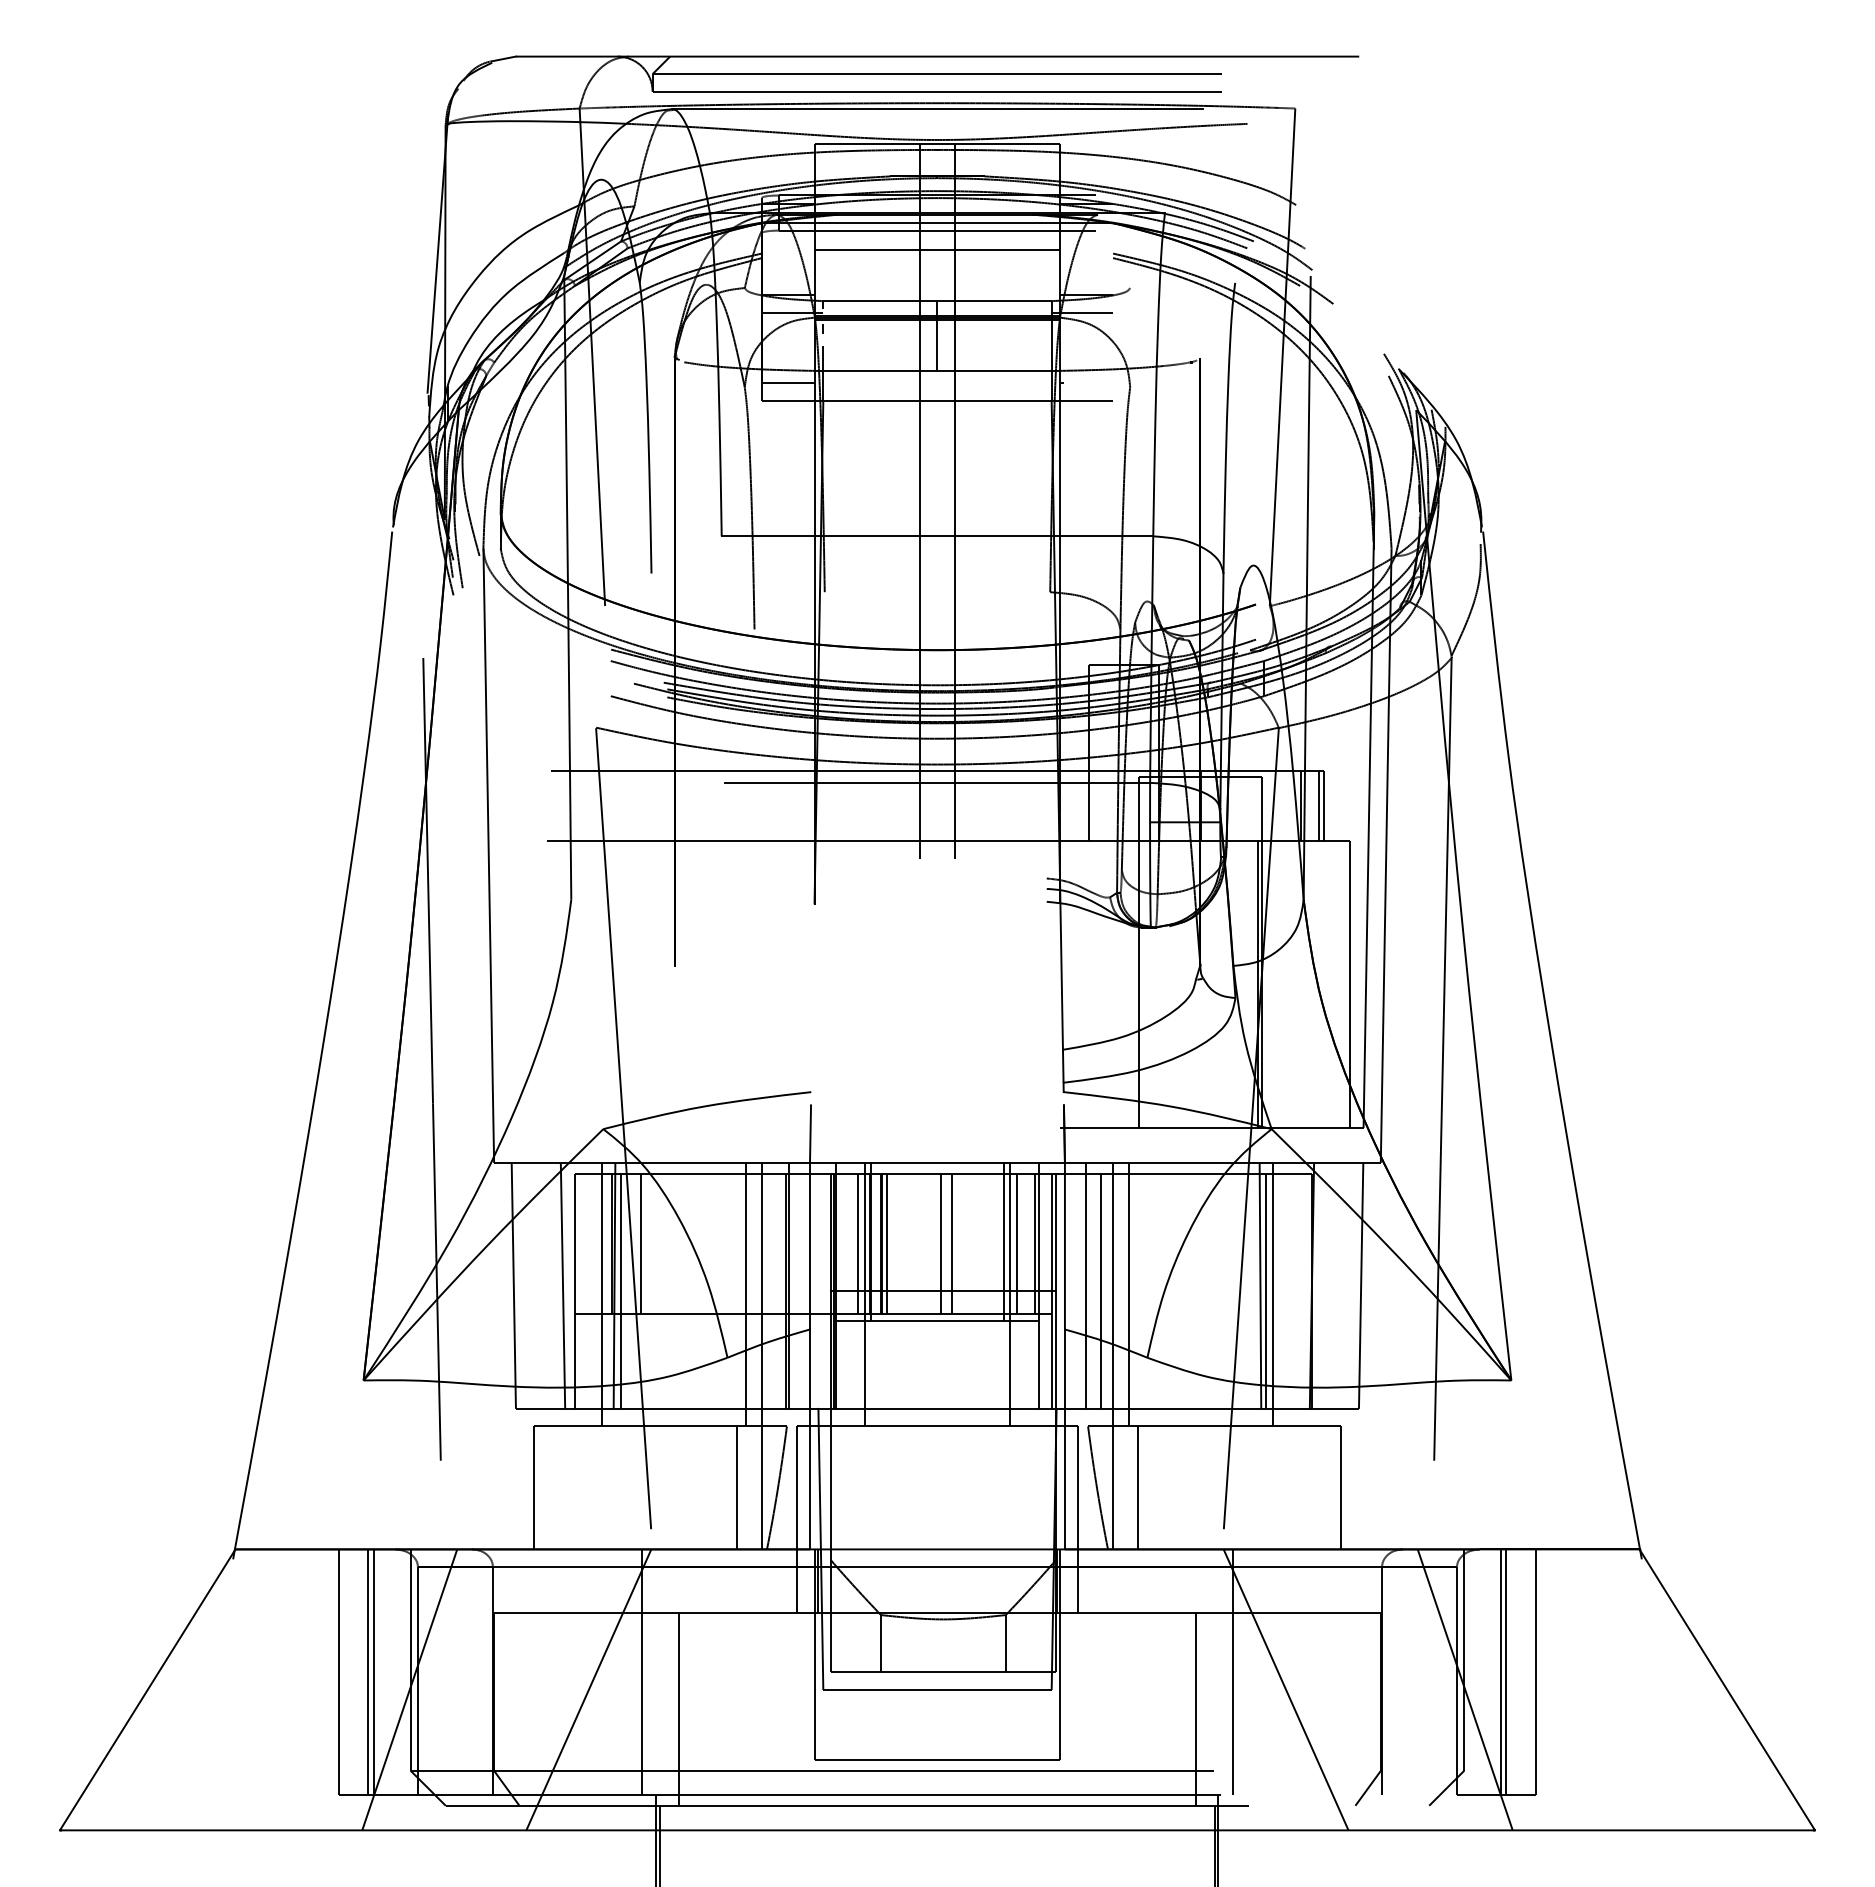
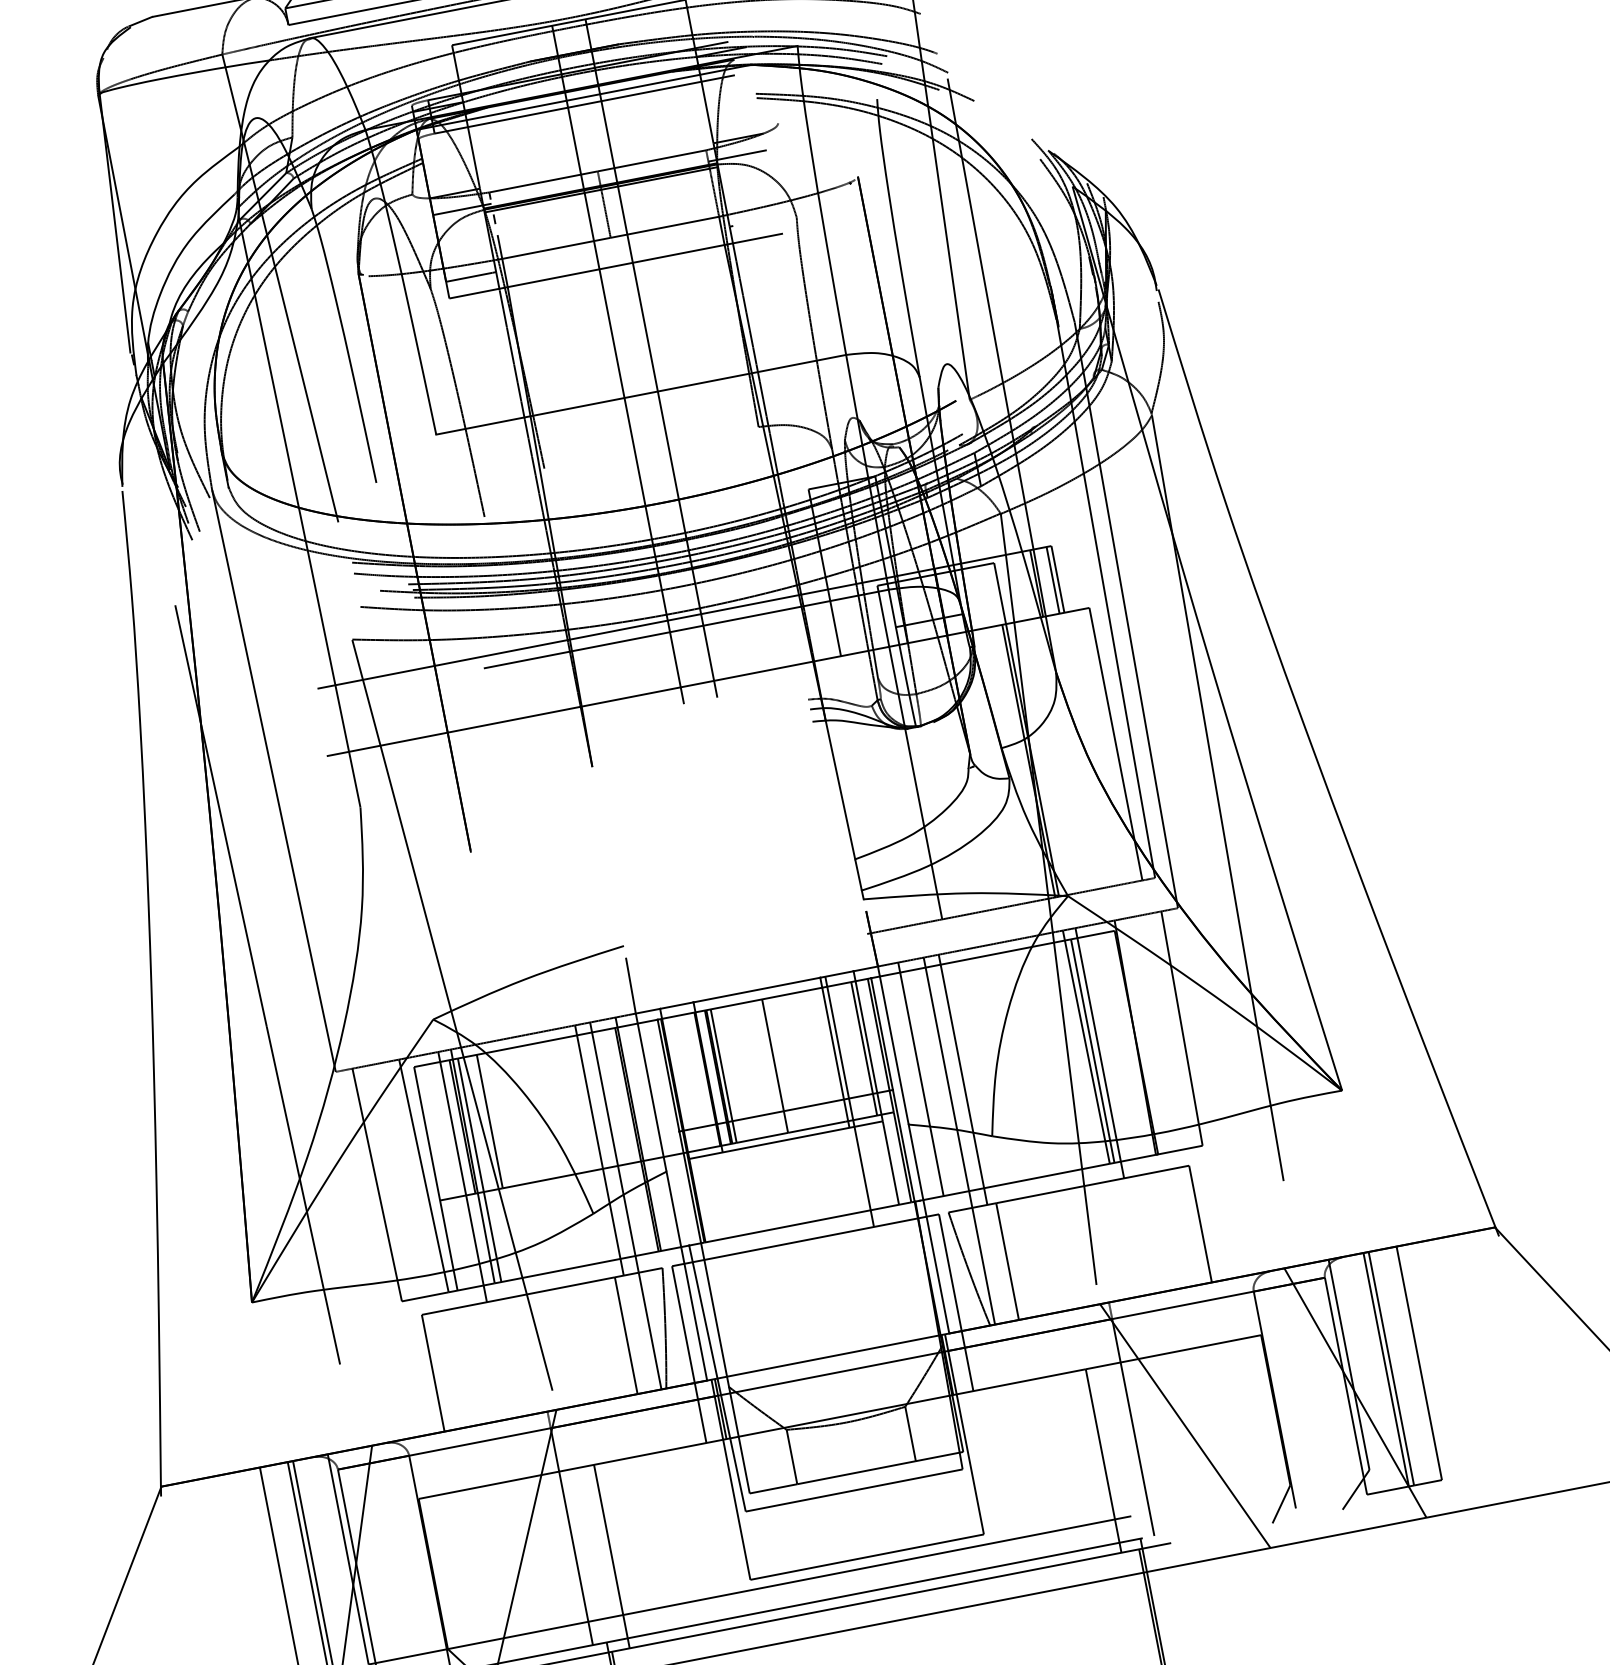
line: (937, 250) -> (588, 123), removed
line: (857, 1243) -> (695, 1081), removed
line: (952, 1243) -> (786, 1063), removed
line: (1017, 1243) -> (847, 1051), removed
line: (1100, 1290) -> (935, 1081), removed
line: (865, 1294) -> (712, 1128), removed

